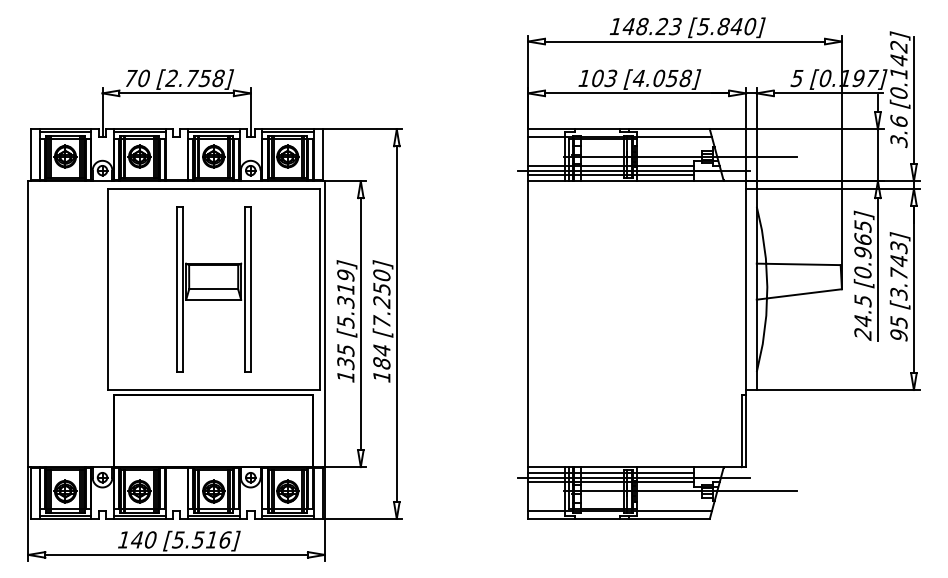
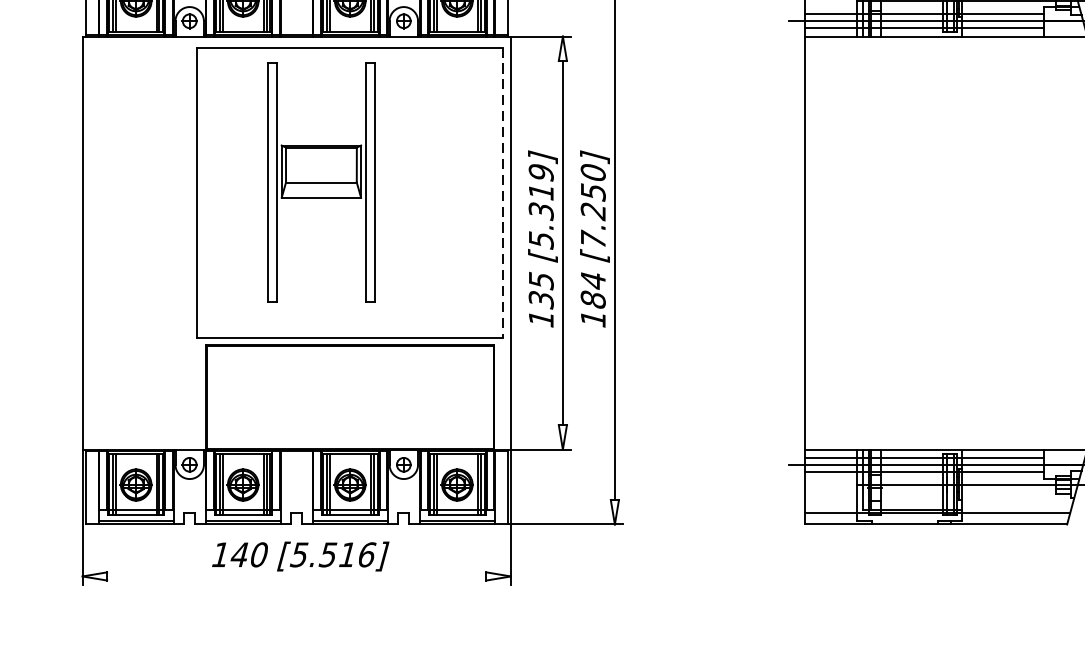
part: (213, 289) -> (321, 182), moved
line: (319, 289) -> (503, 192), solid -> dashed
line: (176, 554) -> (296, 575), removed

